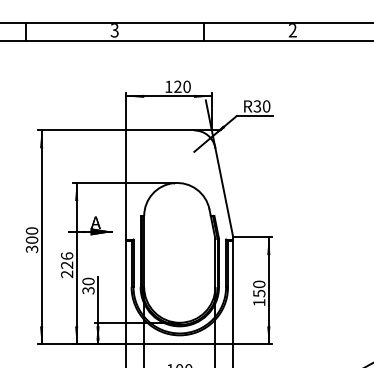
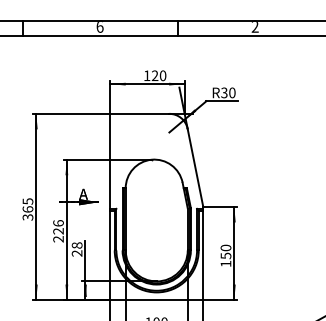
text: (114, 30) -> (99, 26), 3 -> 6
text: (31, 235) -> (27, 205), 300 -> 365
text: (88, 285) -> (77, 248), 30 -> 28

